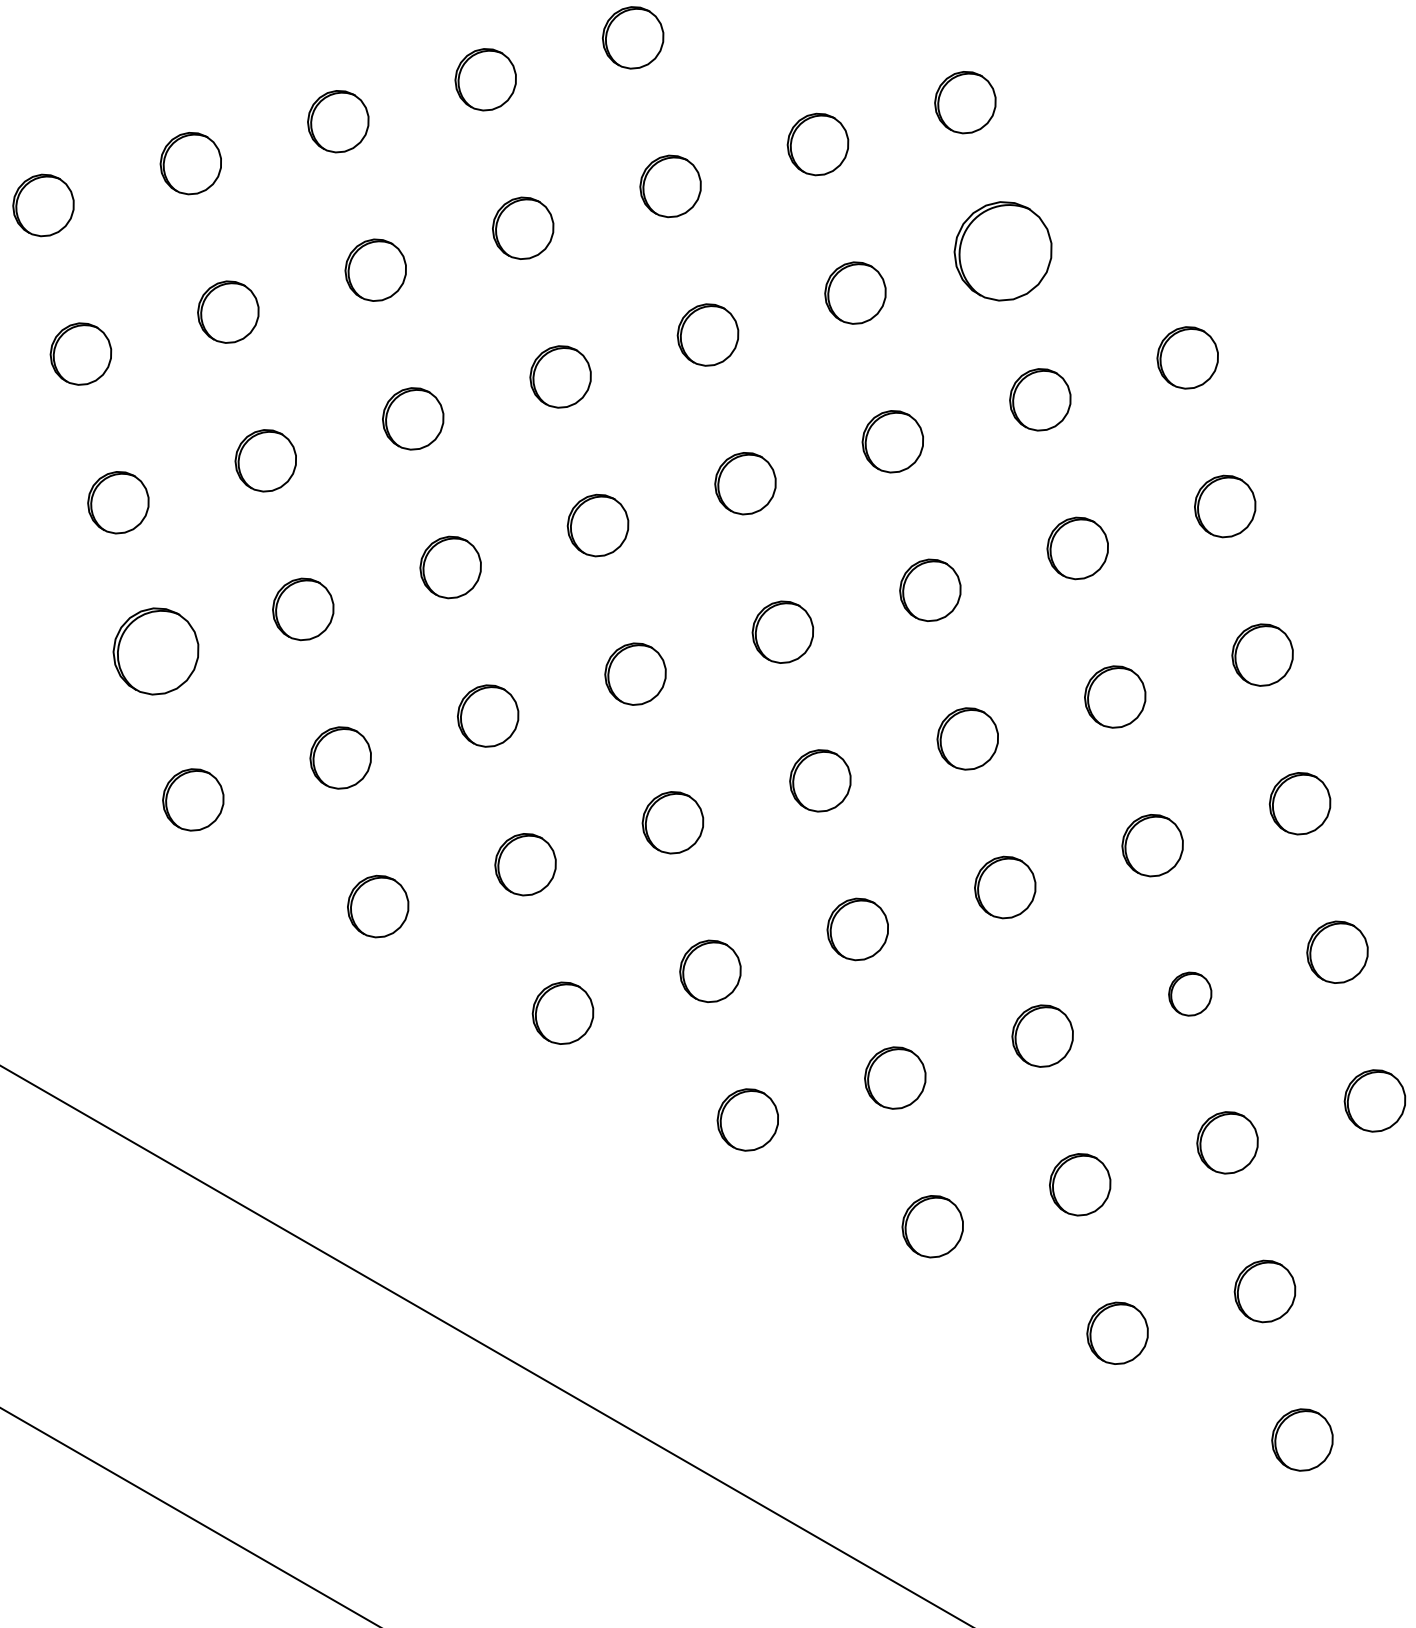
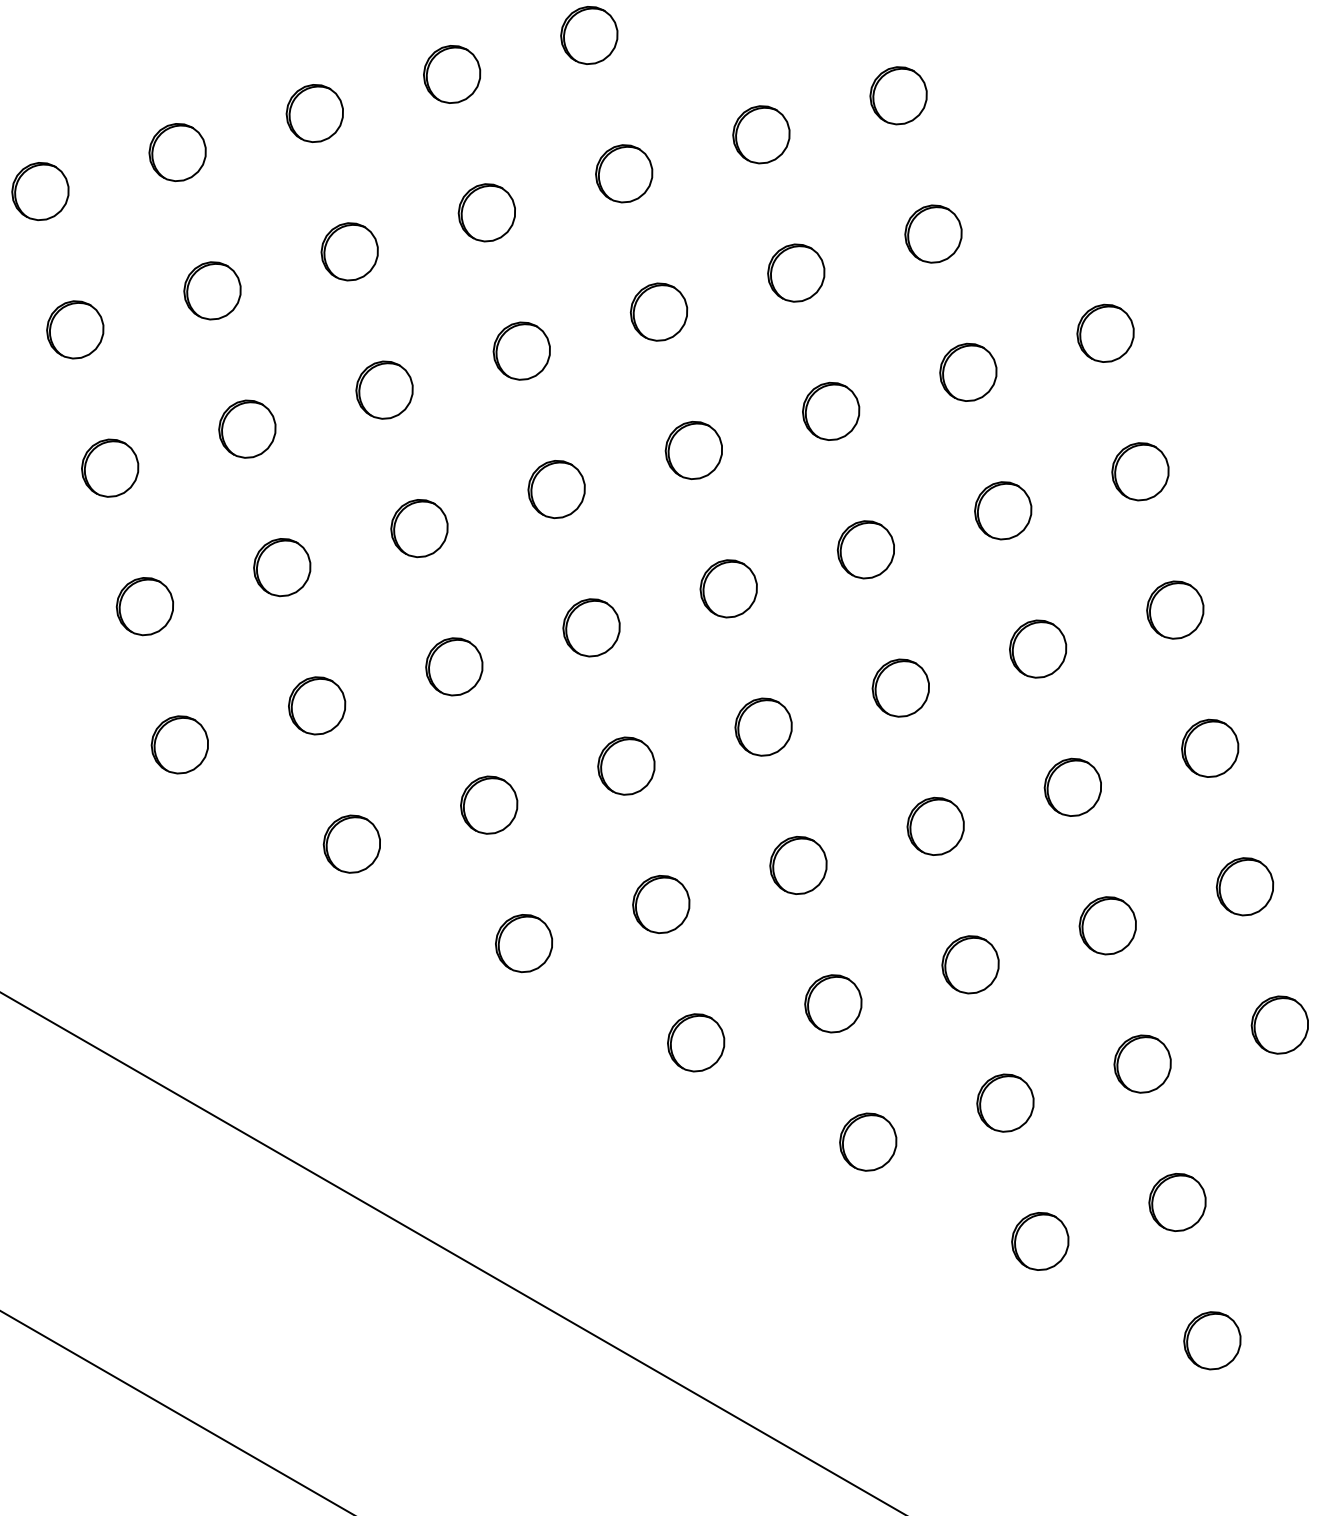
part: (1002, 250) -> (933, 233), size x0.62
part: (155, 650) -> (144, 605), size x0.71
part: (1190, 993) -> (1108, 925), size x1.43

